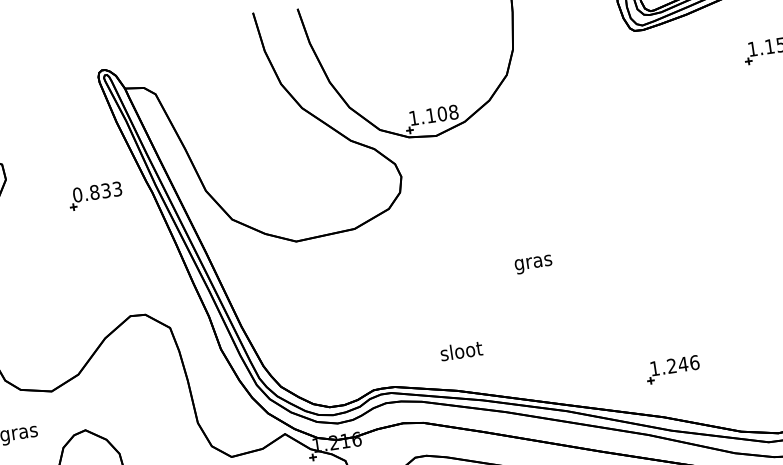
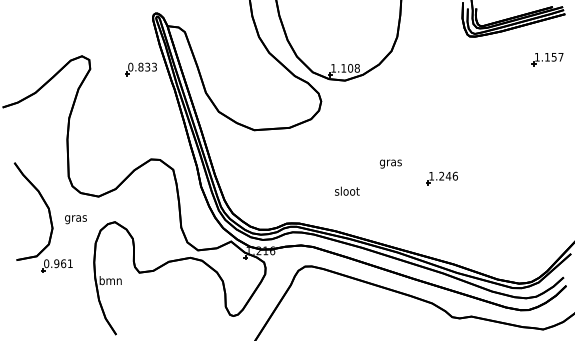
part: (94, 196) -> (140, 69), moved
text: (461, 349) -> (347, 190), moved
part: (671, 369) -> (441, 178), moved

